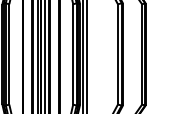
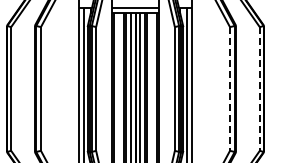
line: (118, 54) -> (230, 88), solid -> dashed
line: (141, 54) -> (259, 88), solid -> dashed

